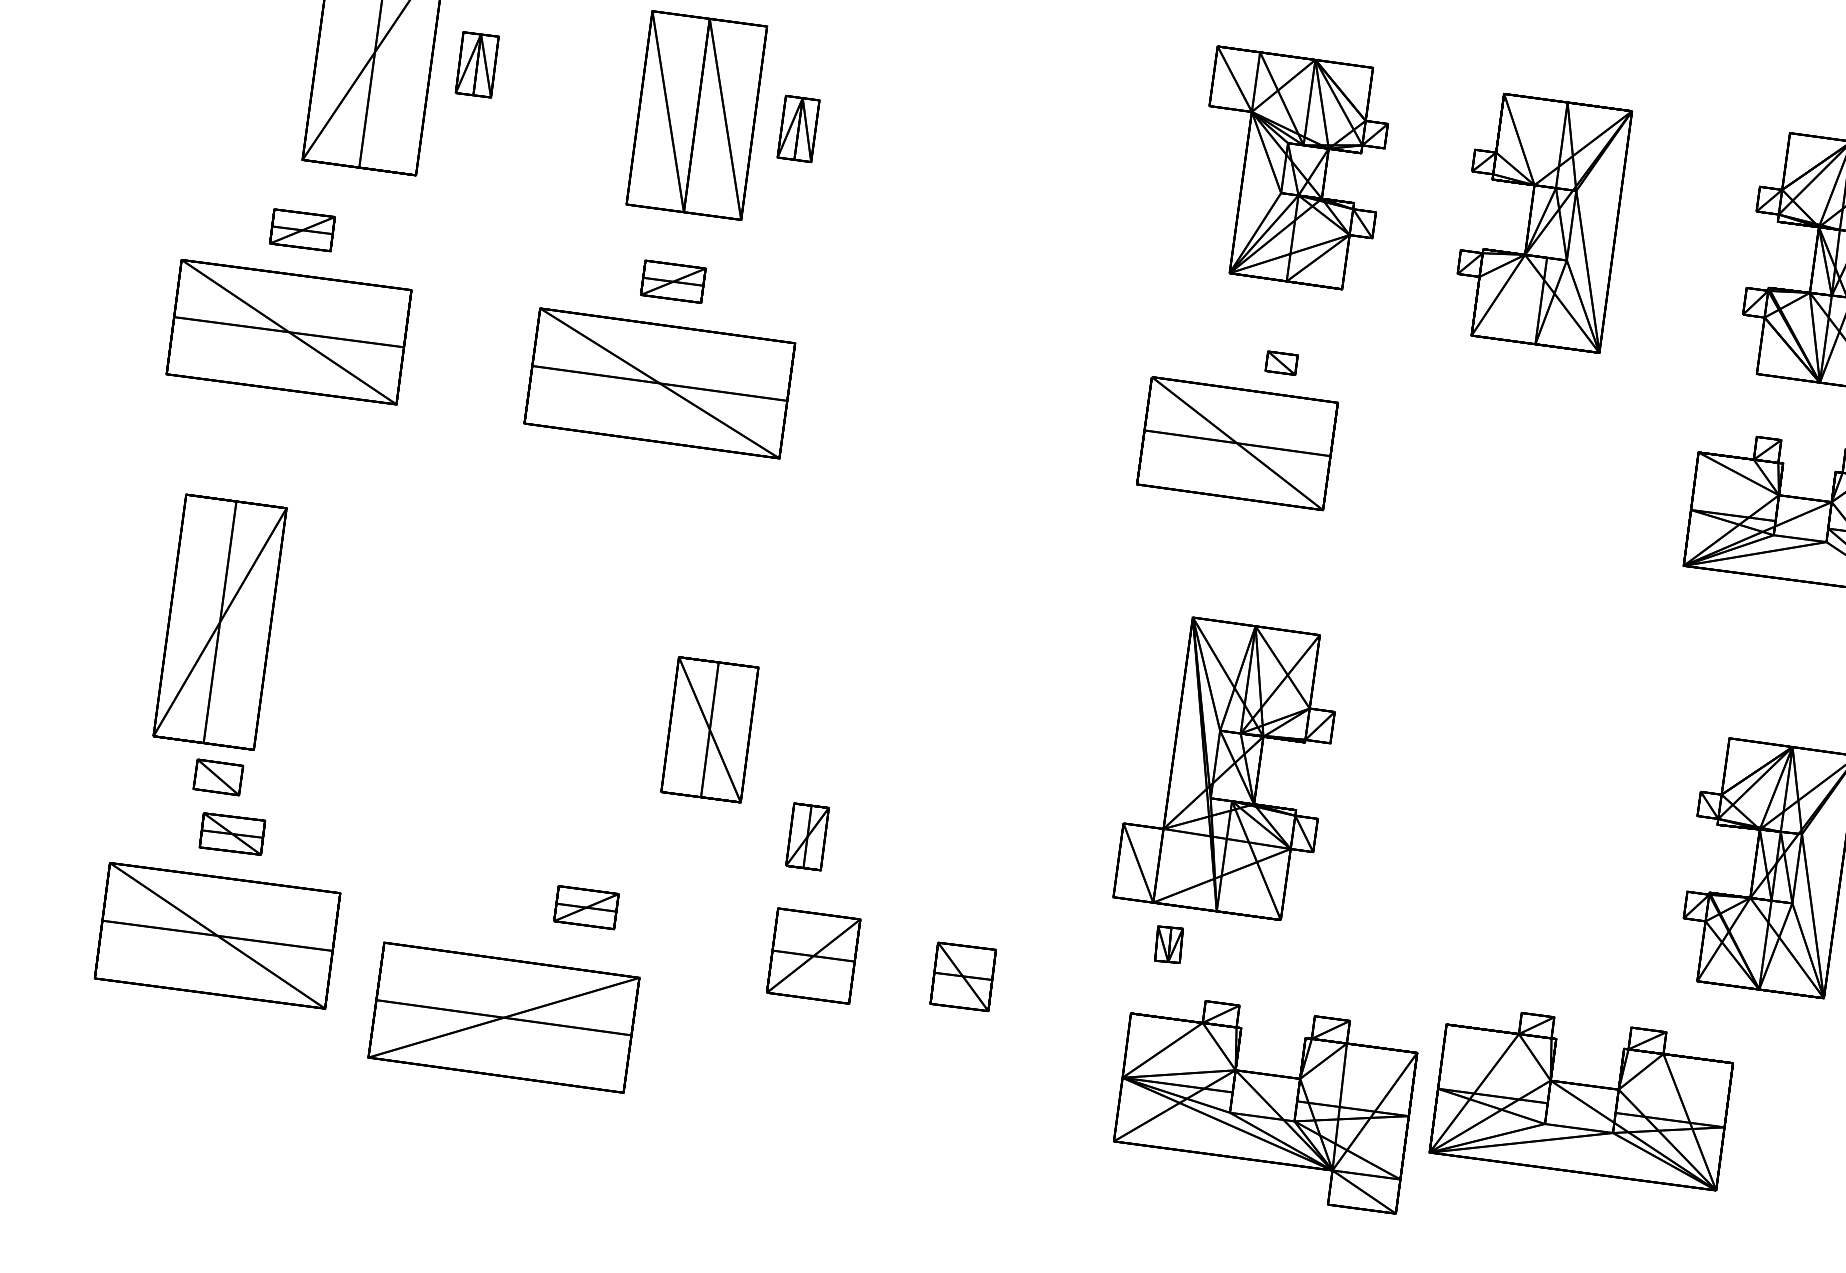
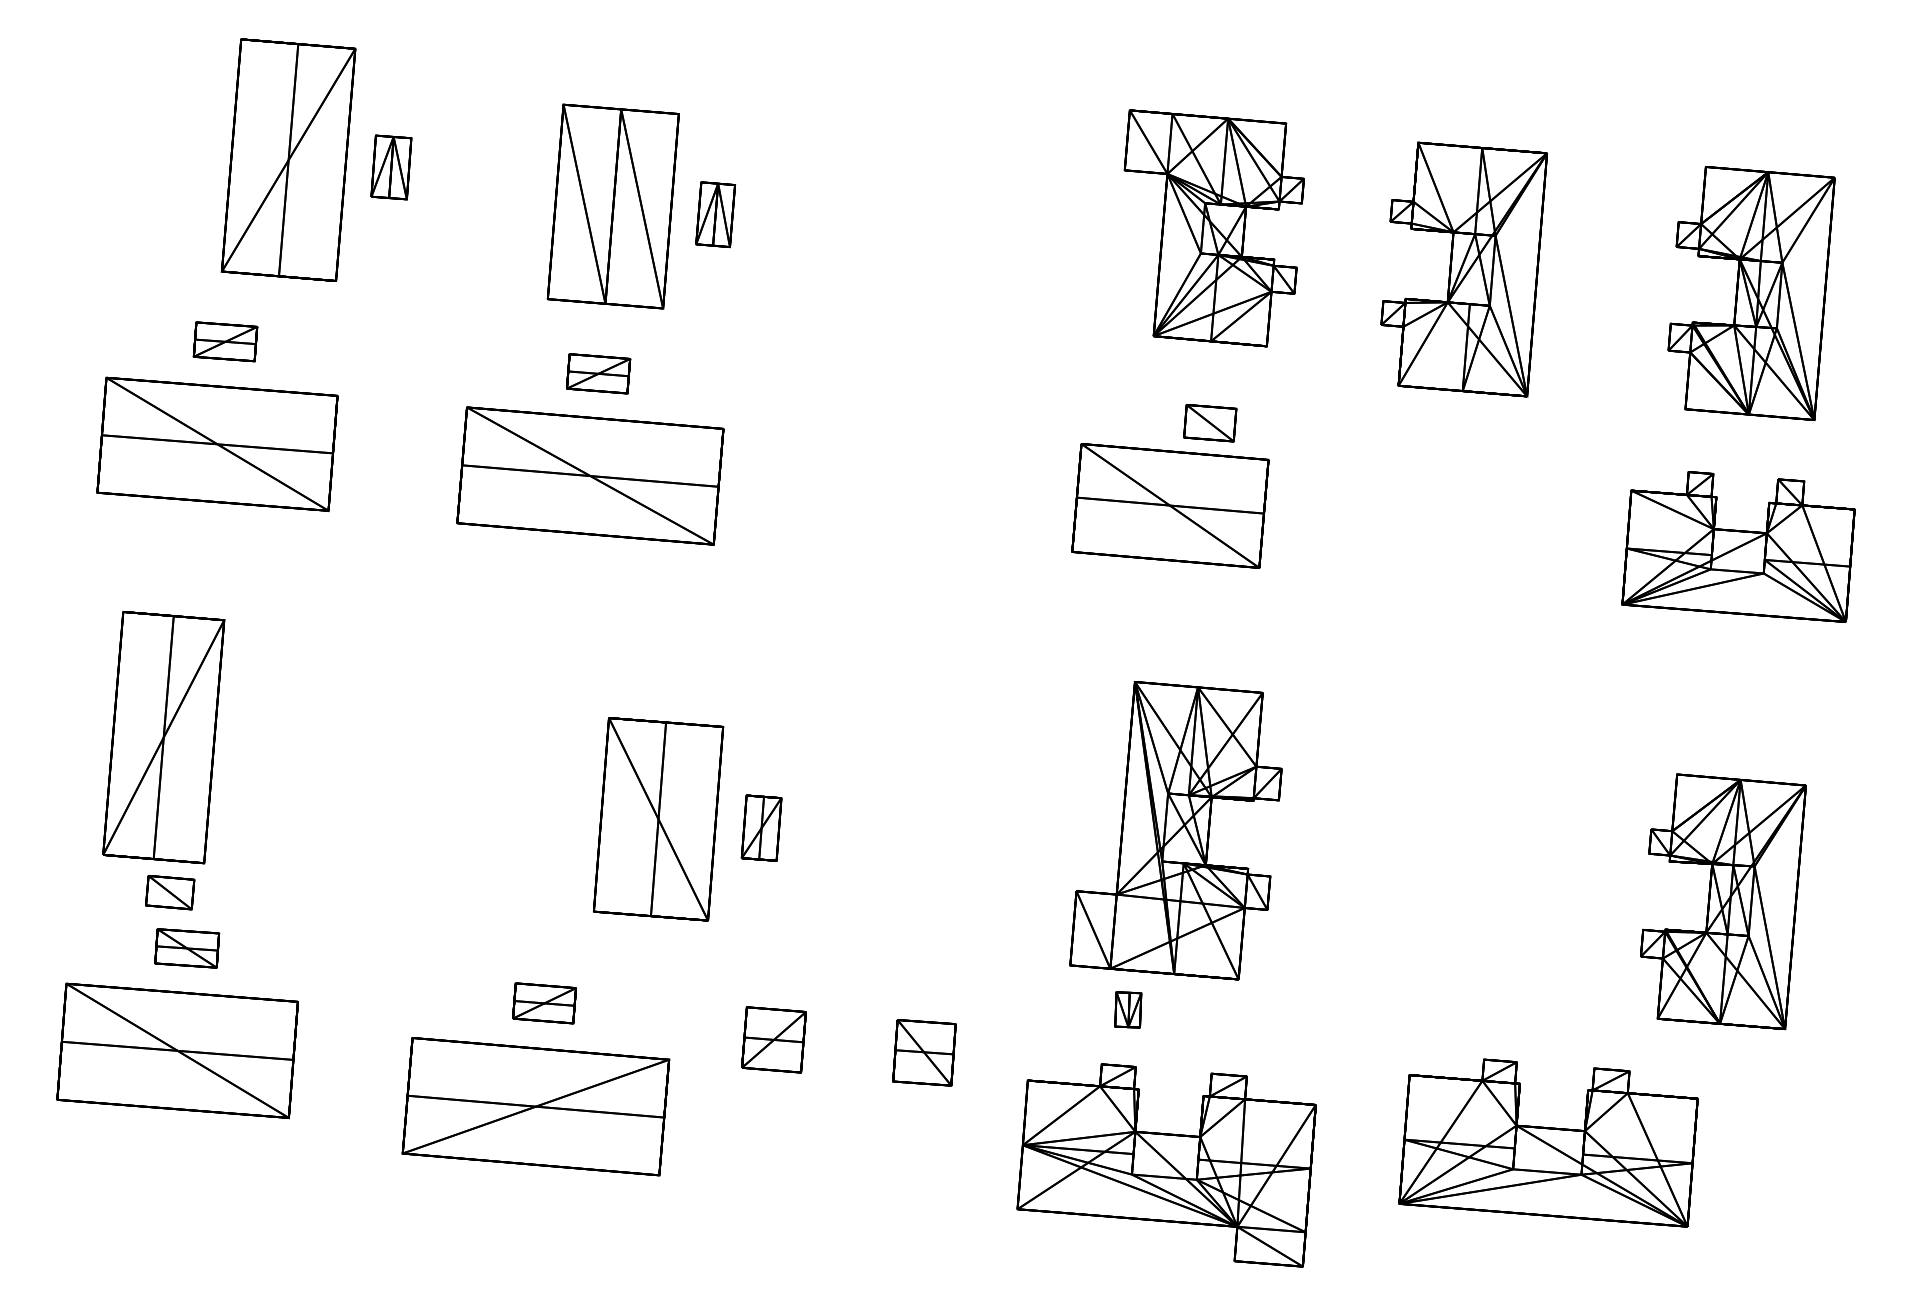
part: (1281, 363) -> (1210, 423), size x1.67
part: (709, 729) -> (658, 819), size x1.43
part: (807, 836) -> (761, 827), moved
part: (813, 955) -> (773, 1039), size x0.71
part: (503, 1017) -> (535, 1106), moved
part: (1264, 1105) -> (1166, 1165), moved

